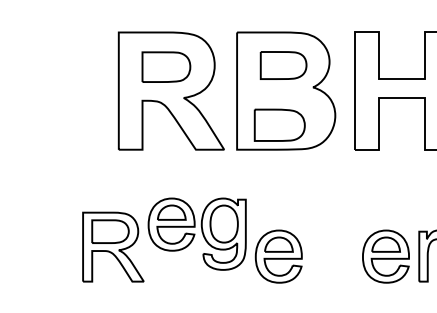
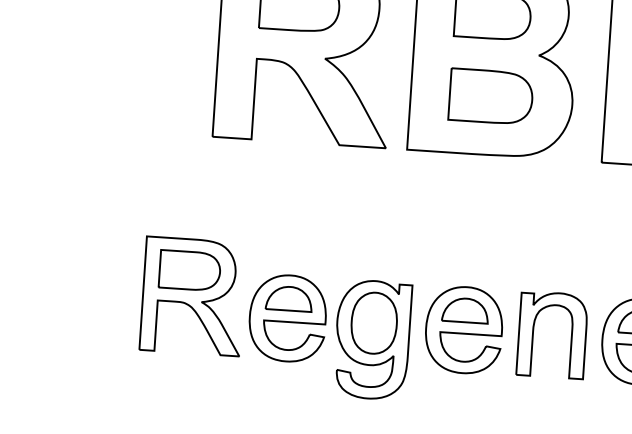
part: (279, 124) -> (490, 95), moved
part: (196, 233) -> (327, 335), moved
part: (321, 255) -> (534, 332), added

